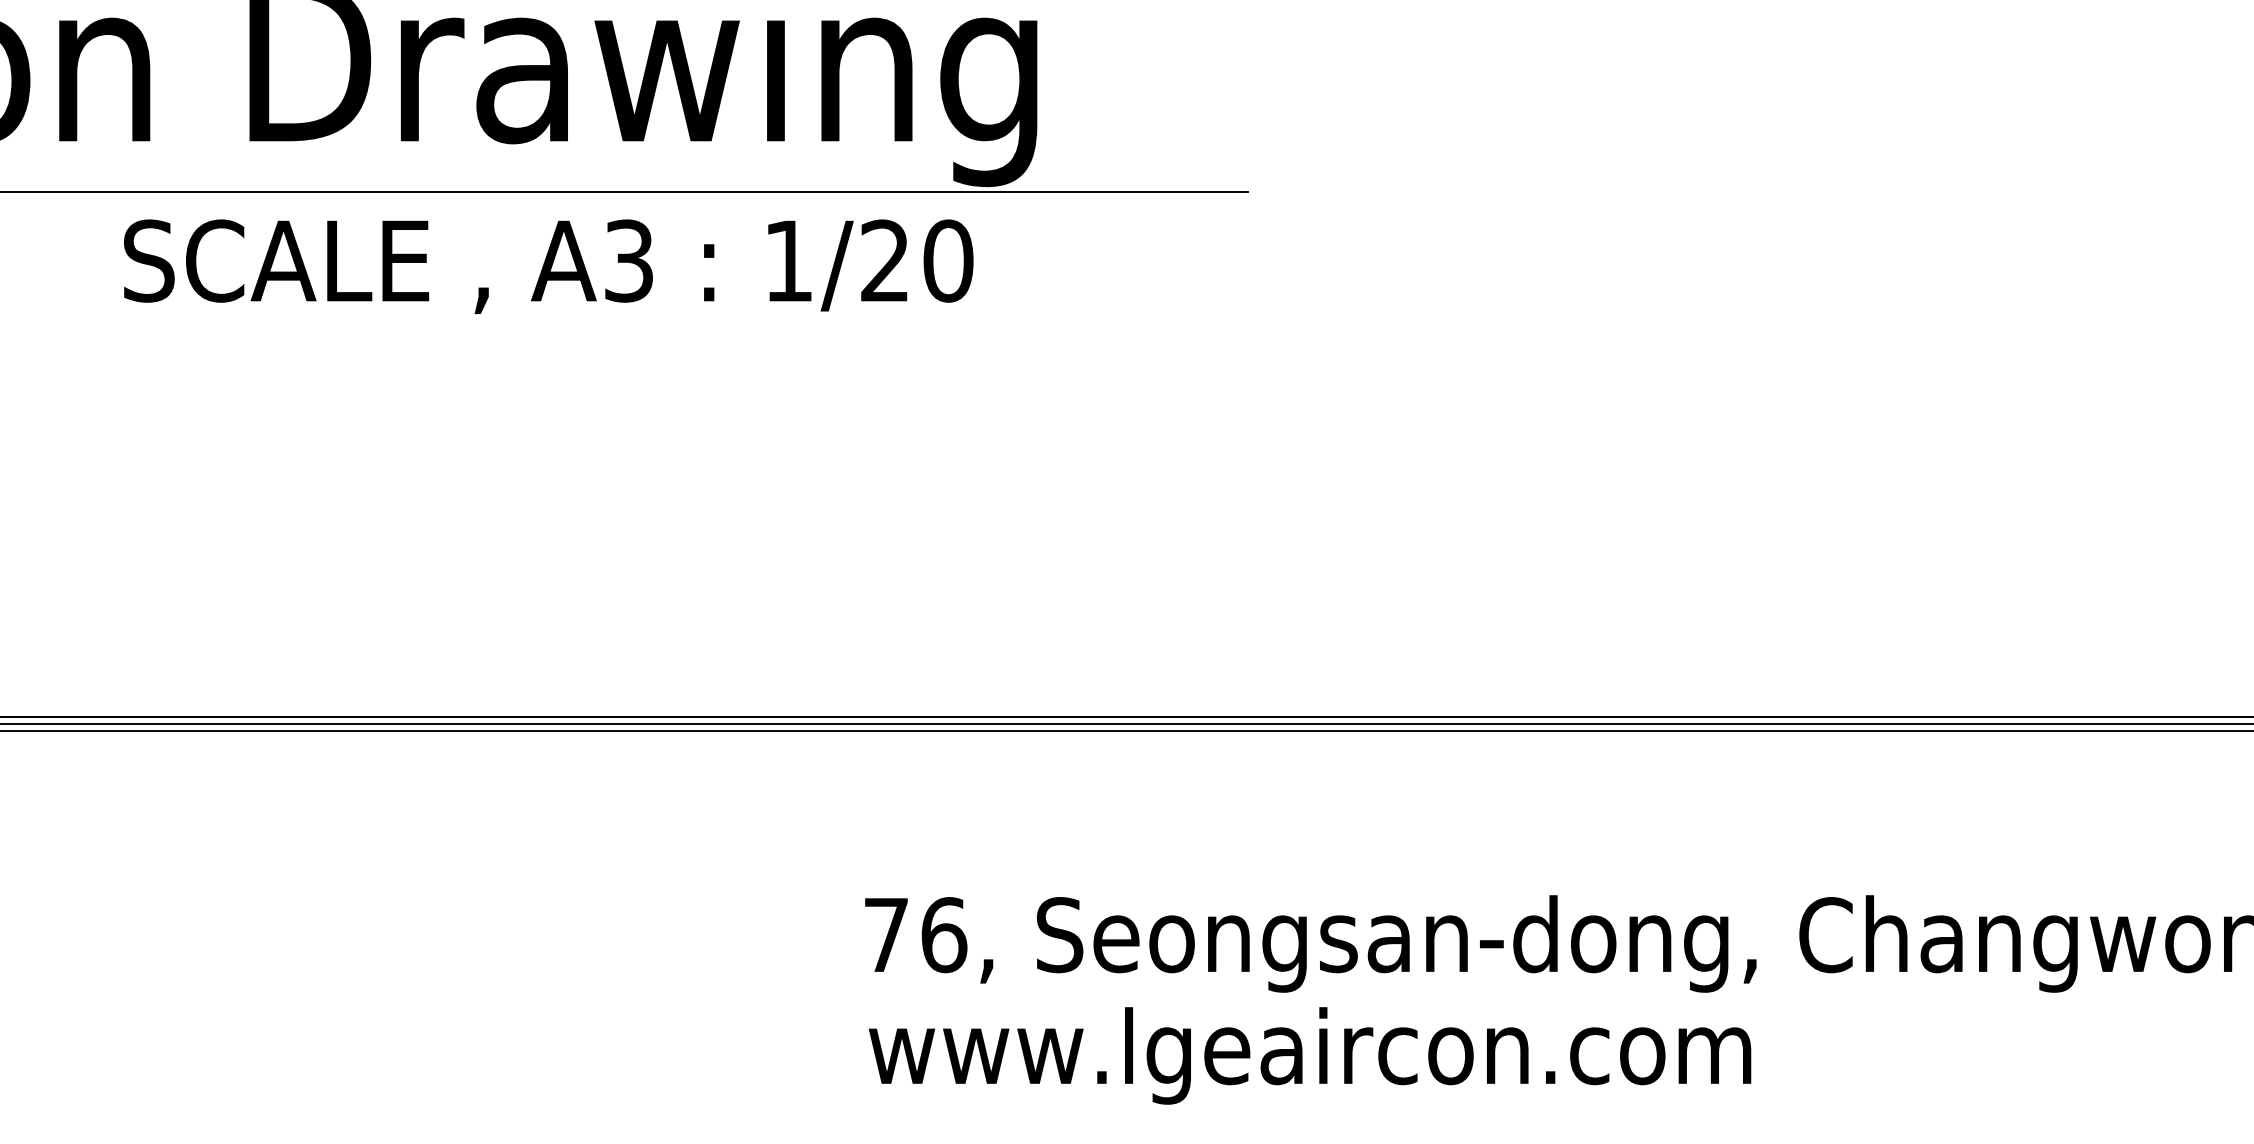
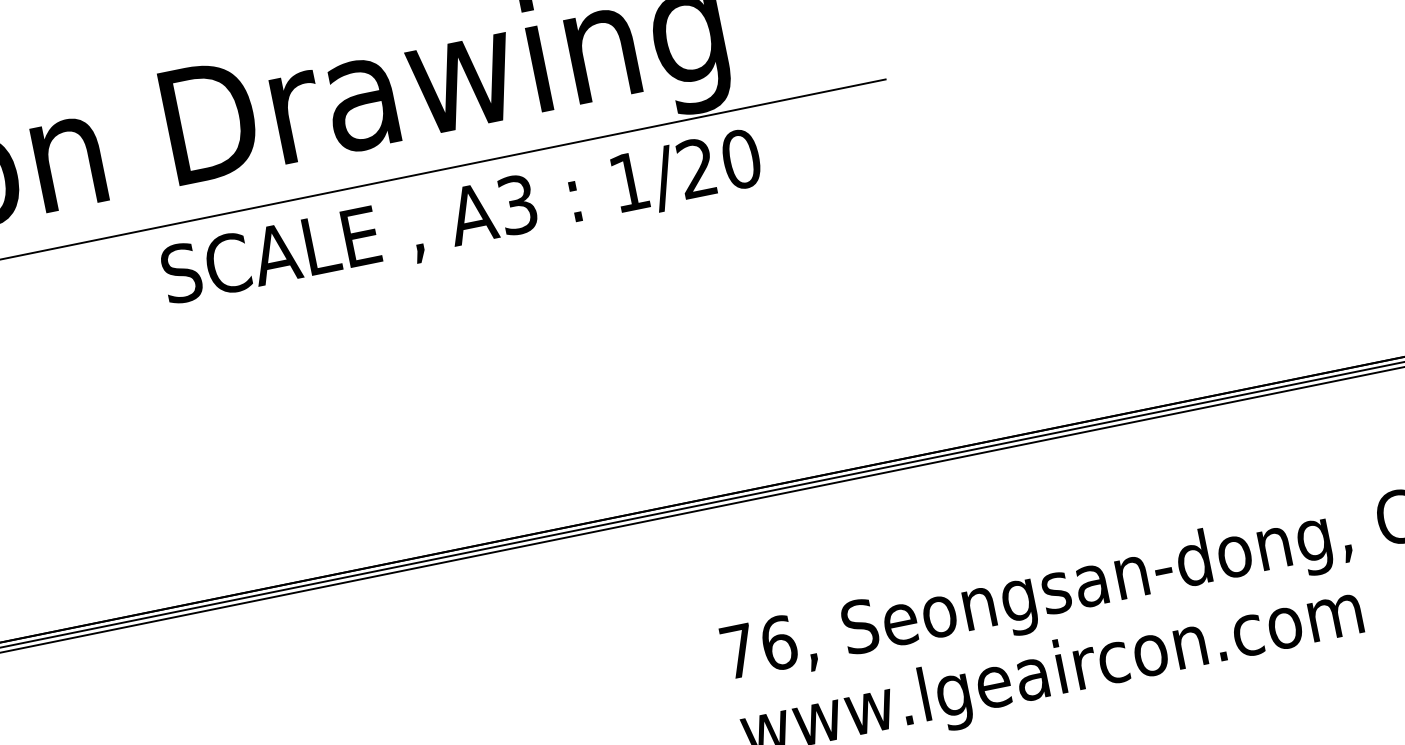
text: (548, 266) -> (462, 220), moved

